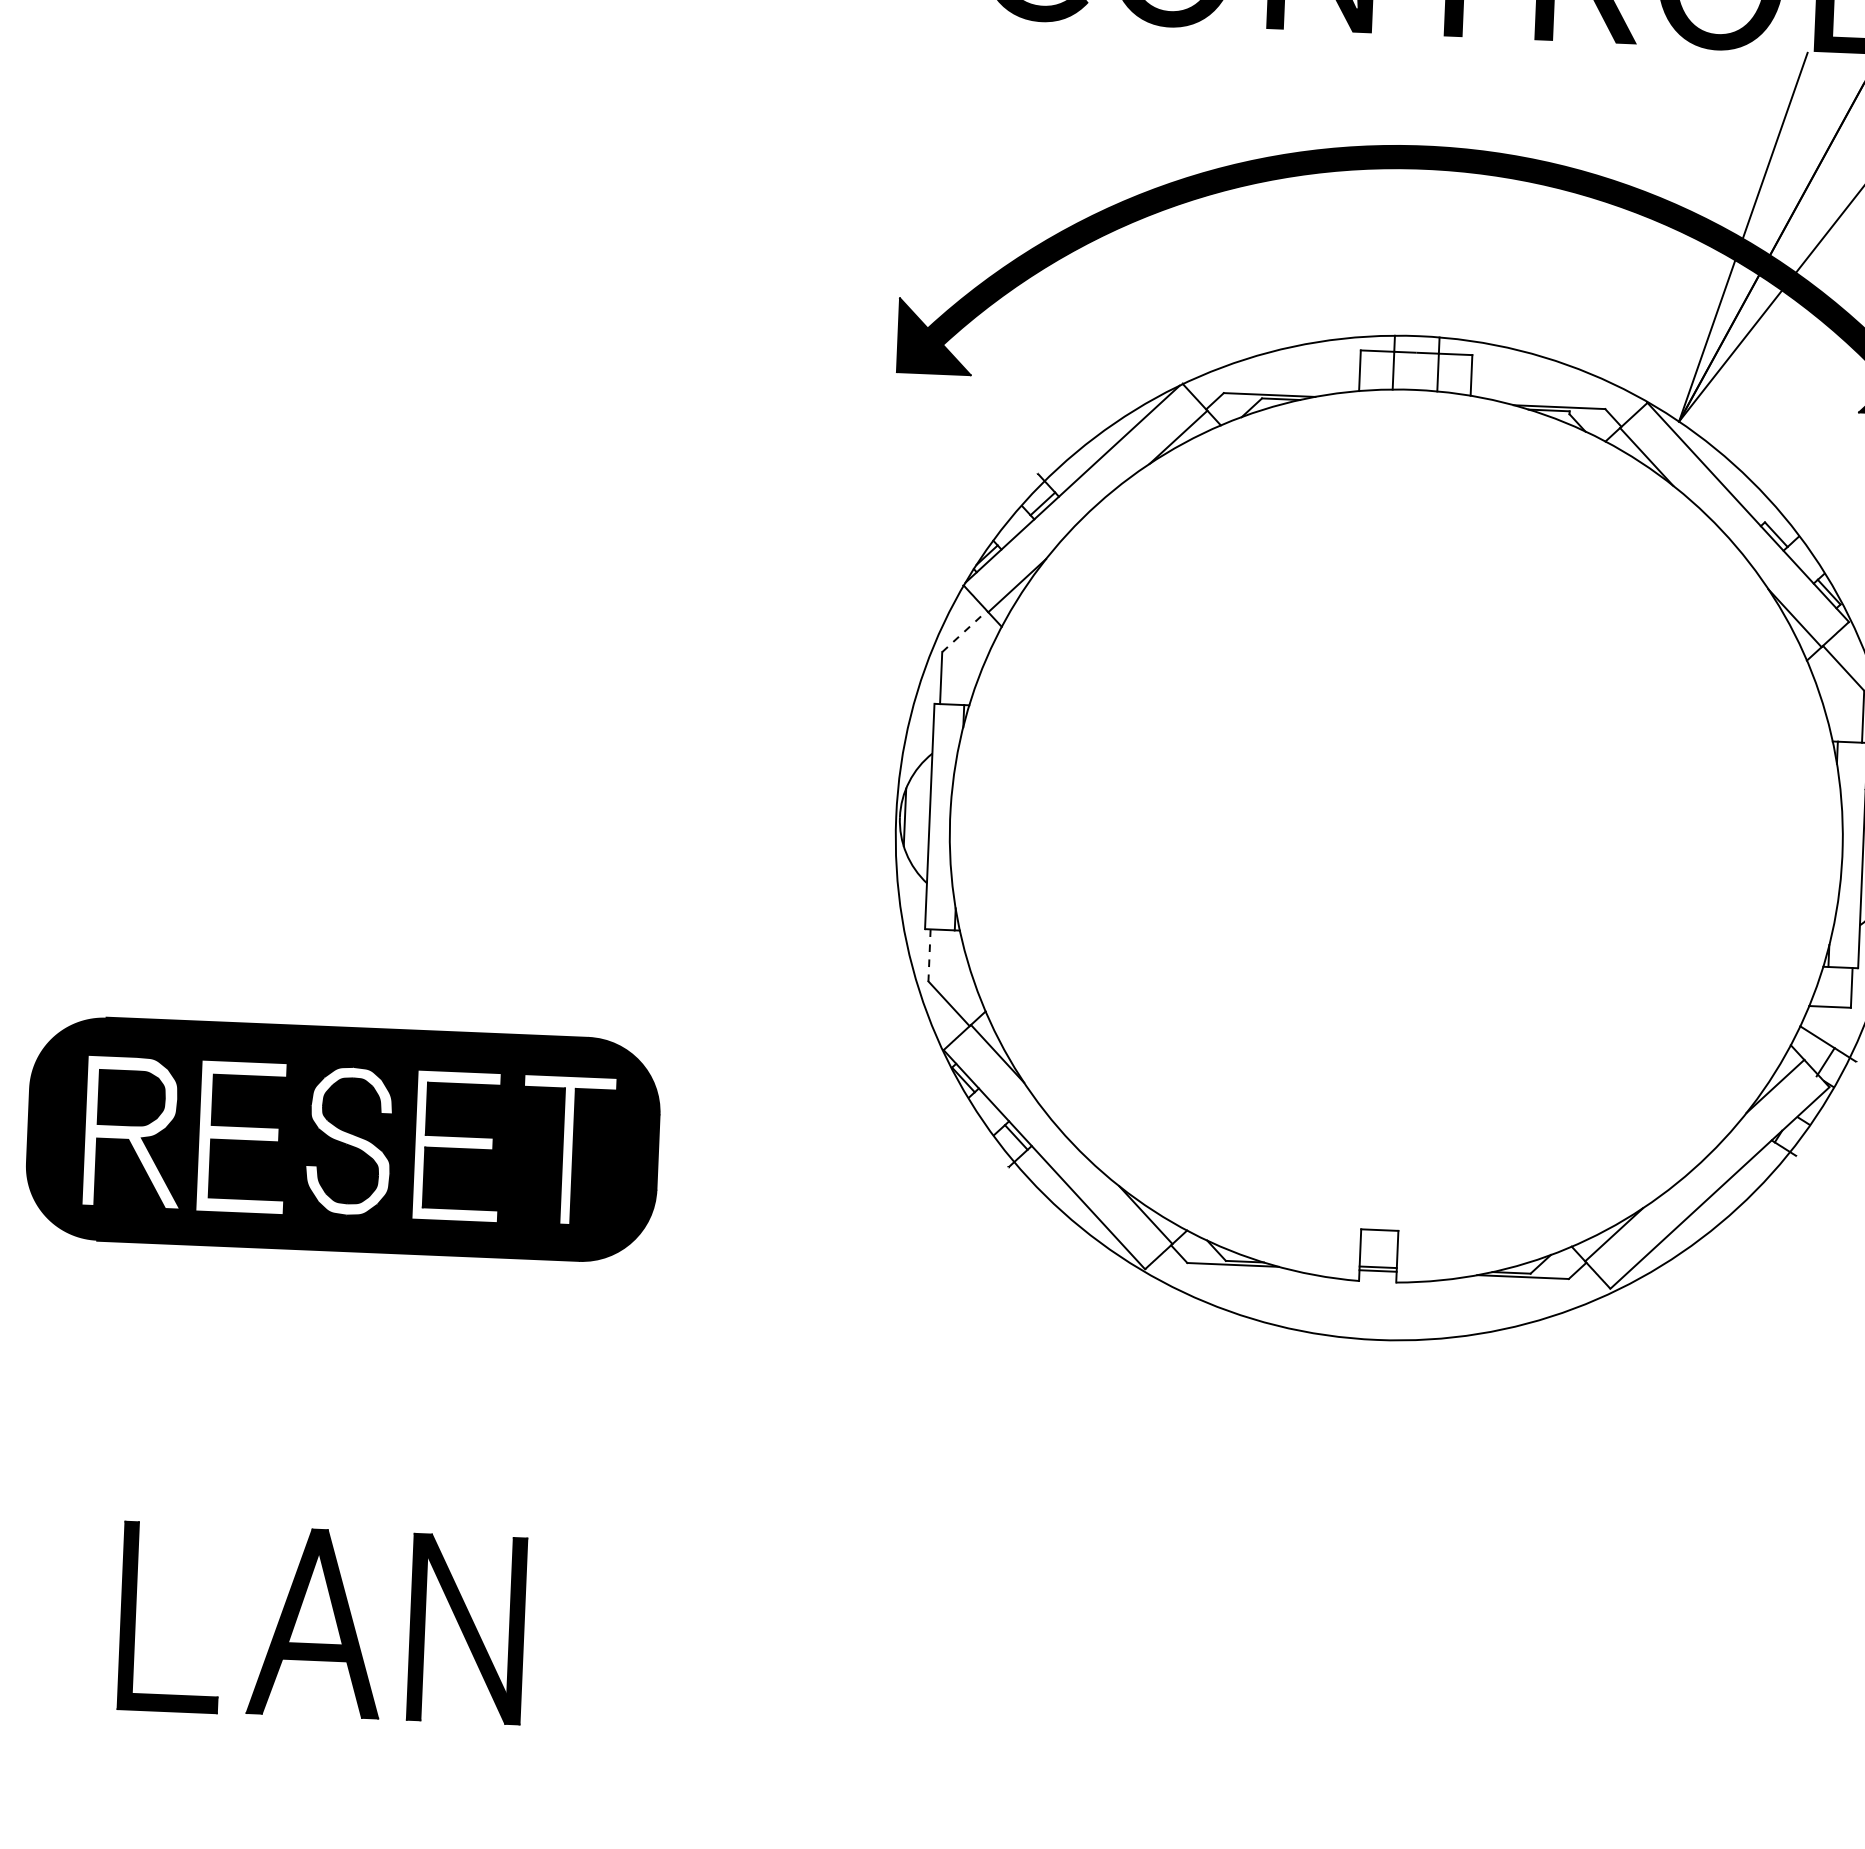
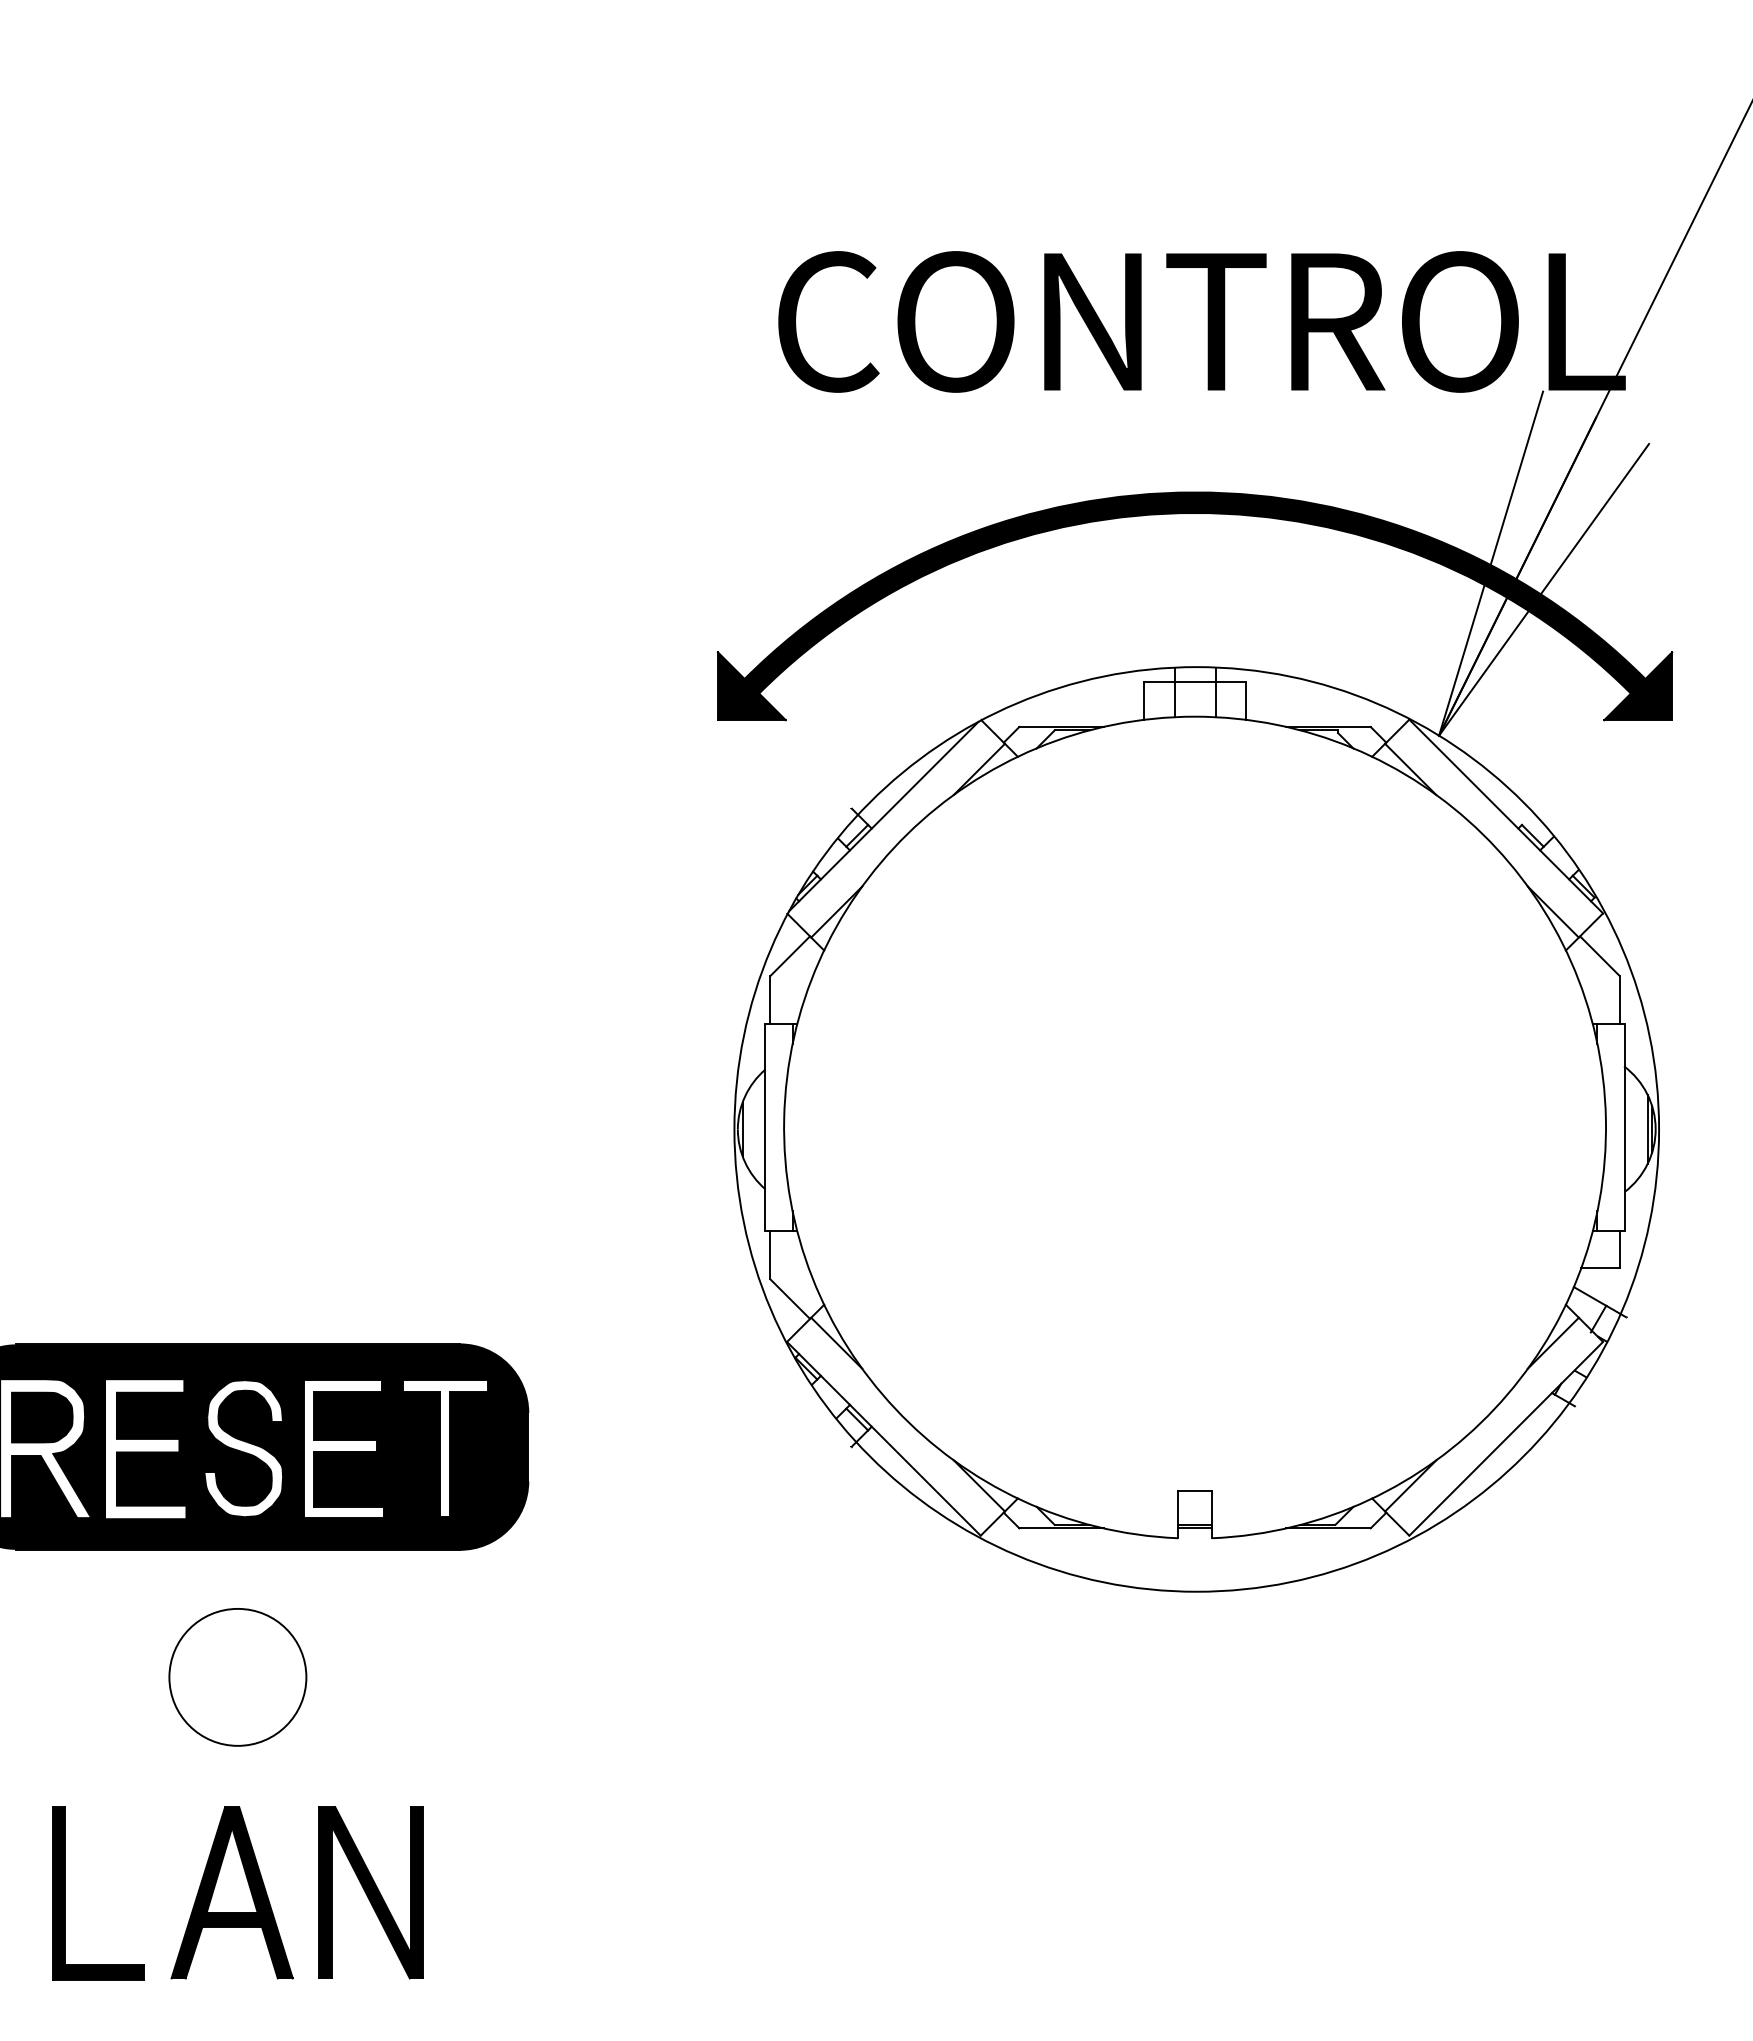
line: (964, 630) -> (790, 955), dashed -> solid
line: (929, 955) -> (770, 1255), dashed -> solid
circle: (331, 1389) -> (237, 1677), added

